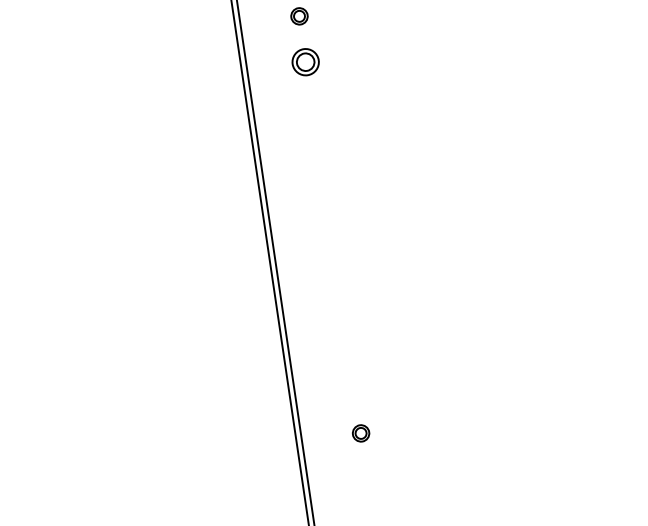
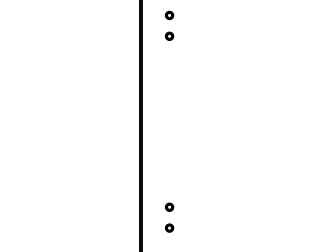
part: (305, 59) -> (169, 35), size x0.62
part: (367, 477) -> (169, 227), added

